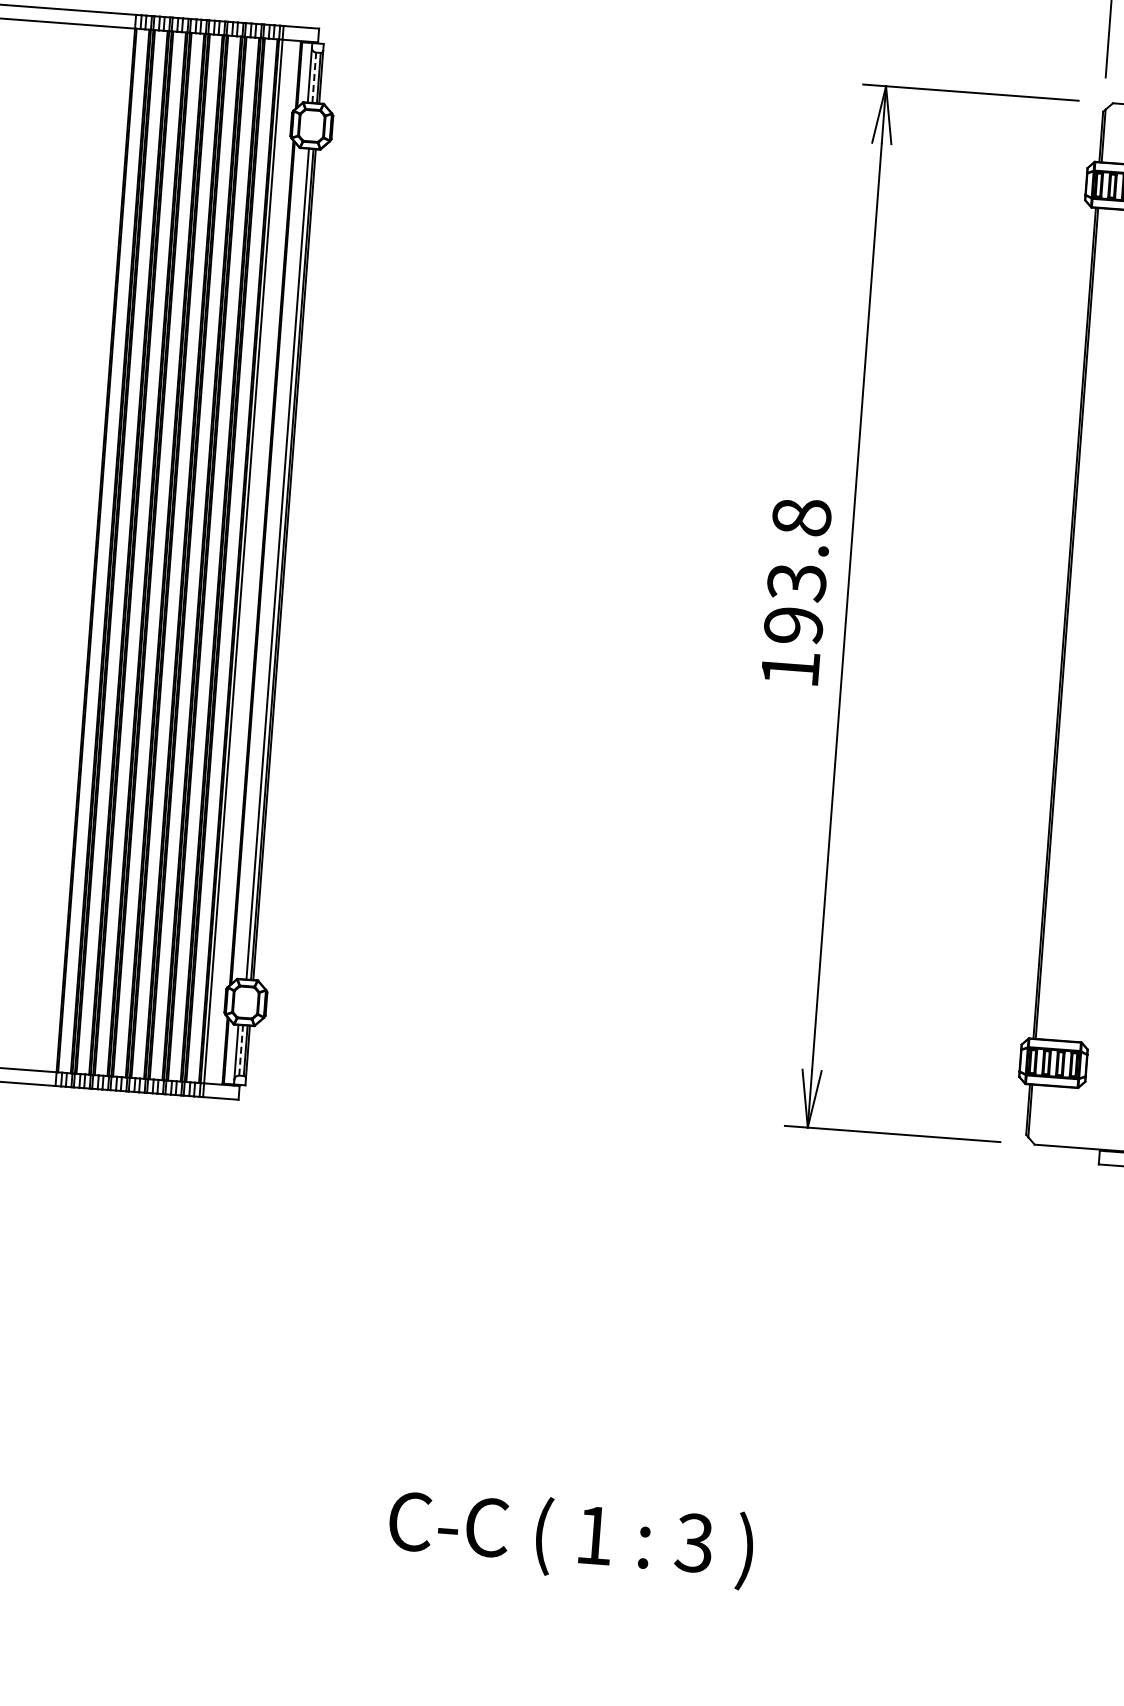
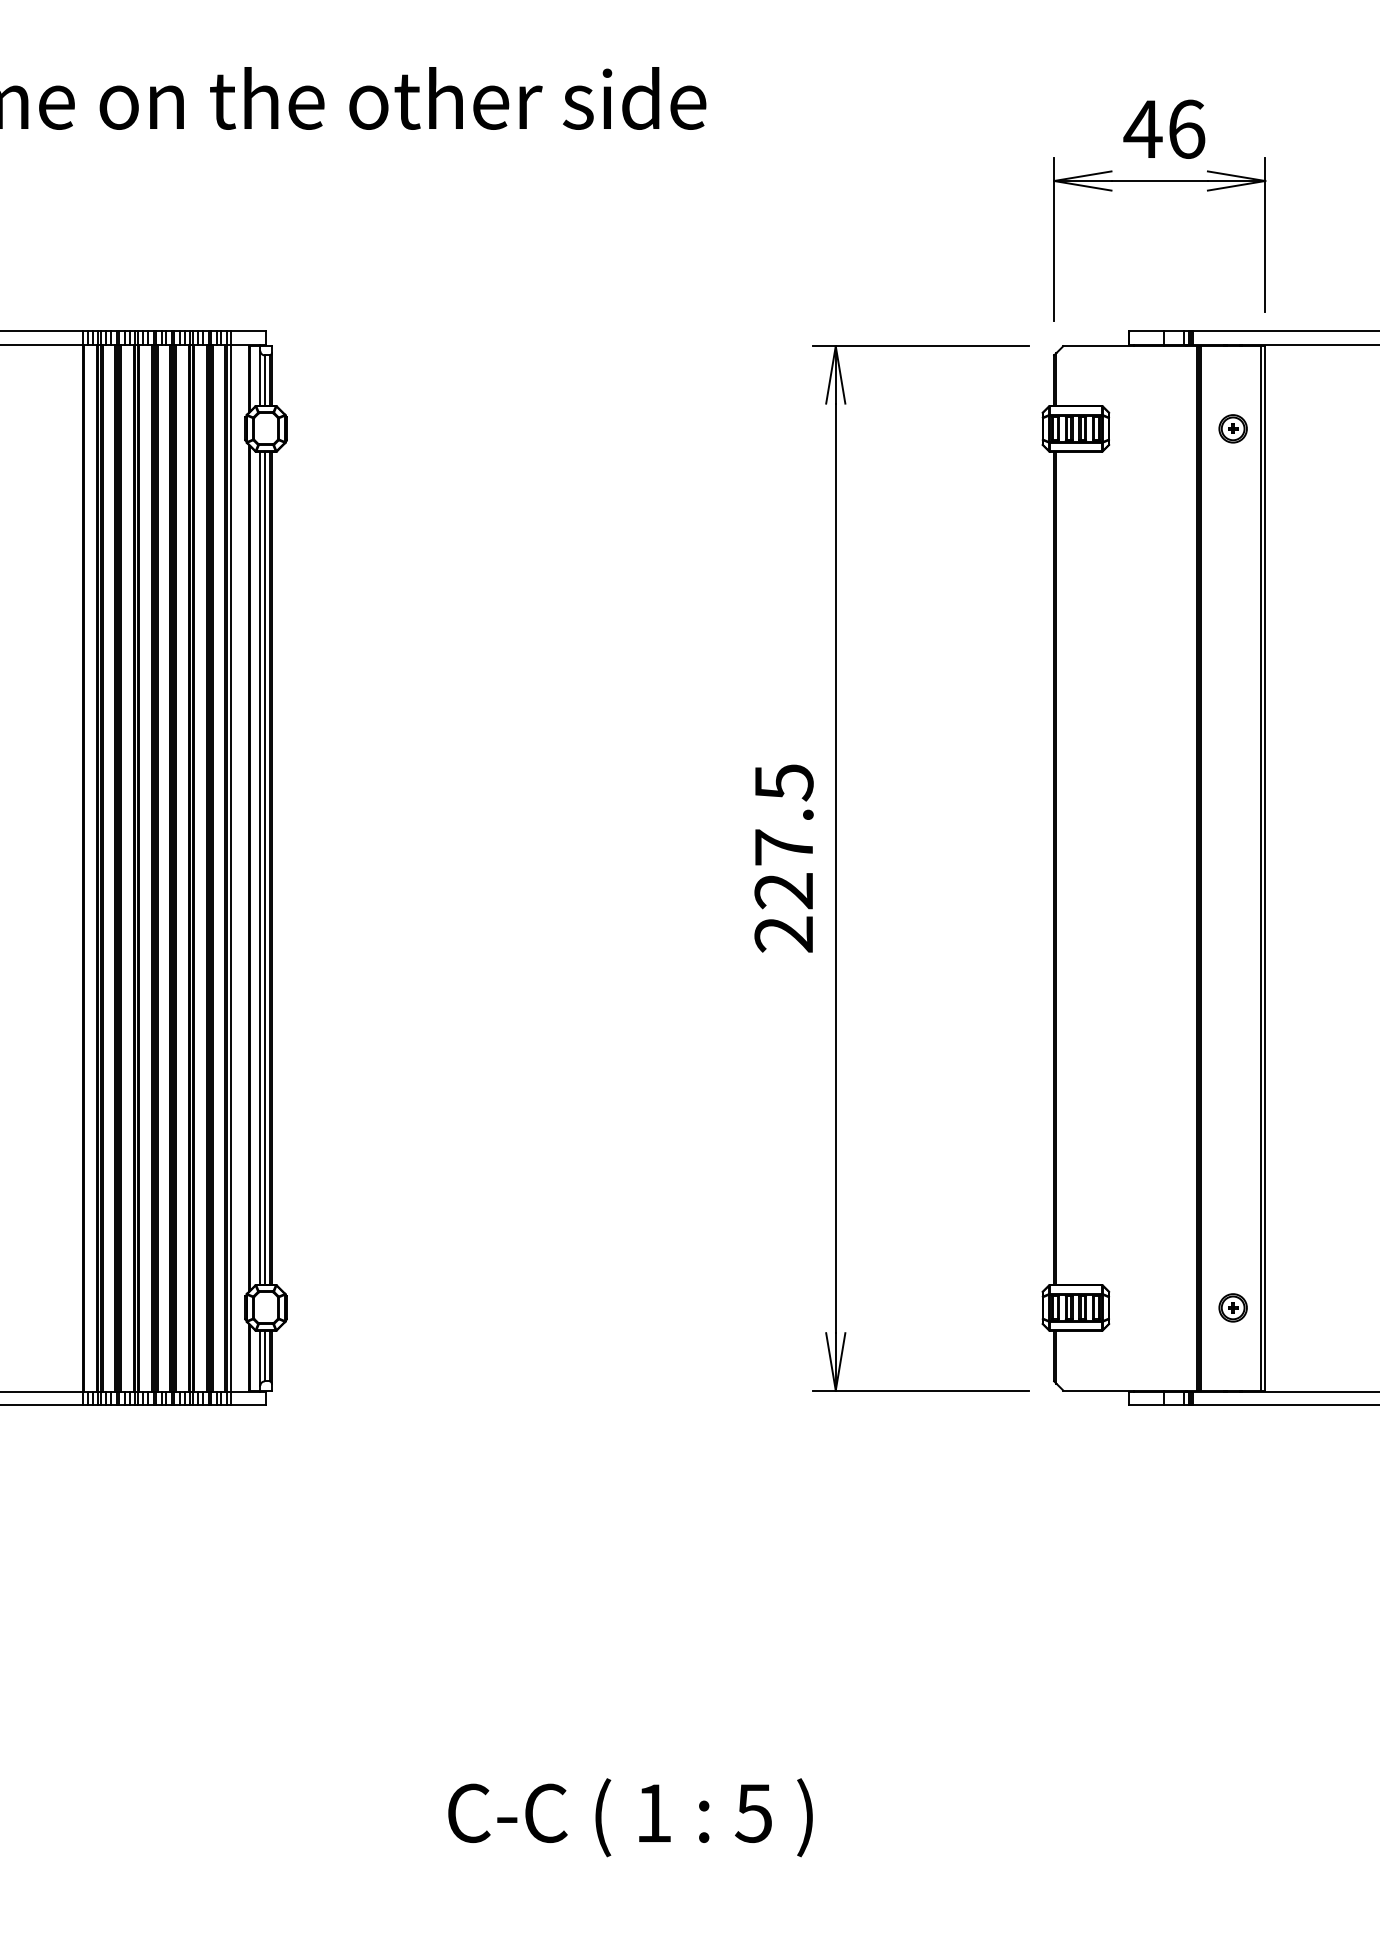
line: (313, 77) -> (264, 380), dashed -> solid
line: (273, 562) -> (260, 867), added
text: (795, 593) -> (783, 858), 193.8 -> 227.5
line: (240, 1049) -> (264, 1355), dashed -> solid
text: (694, 1542) -> (753, 1812), 3 -> 5

